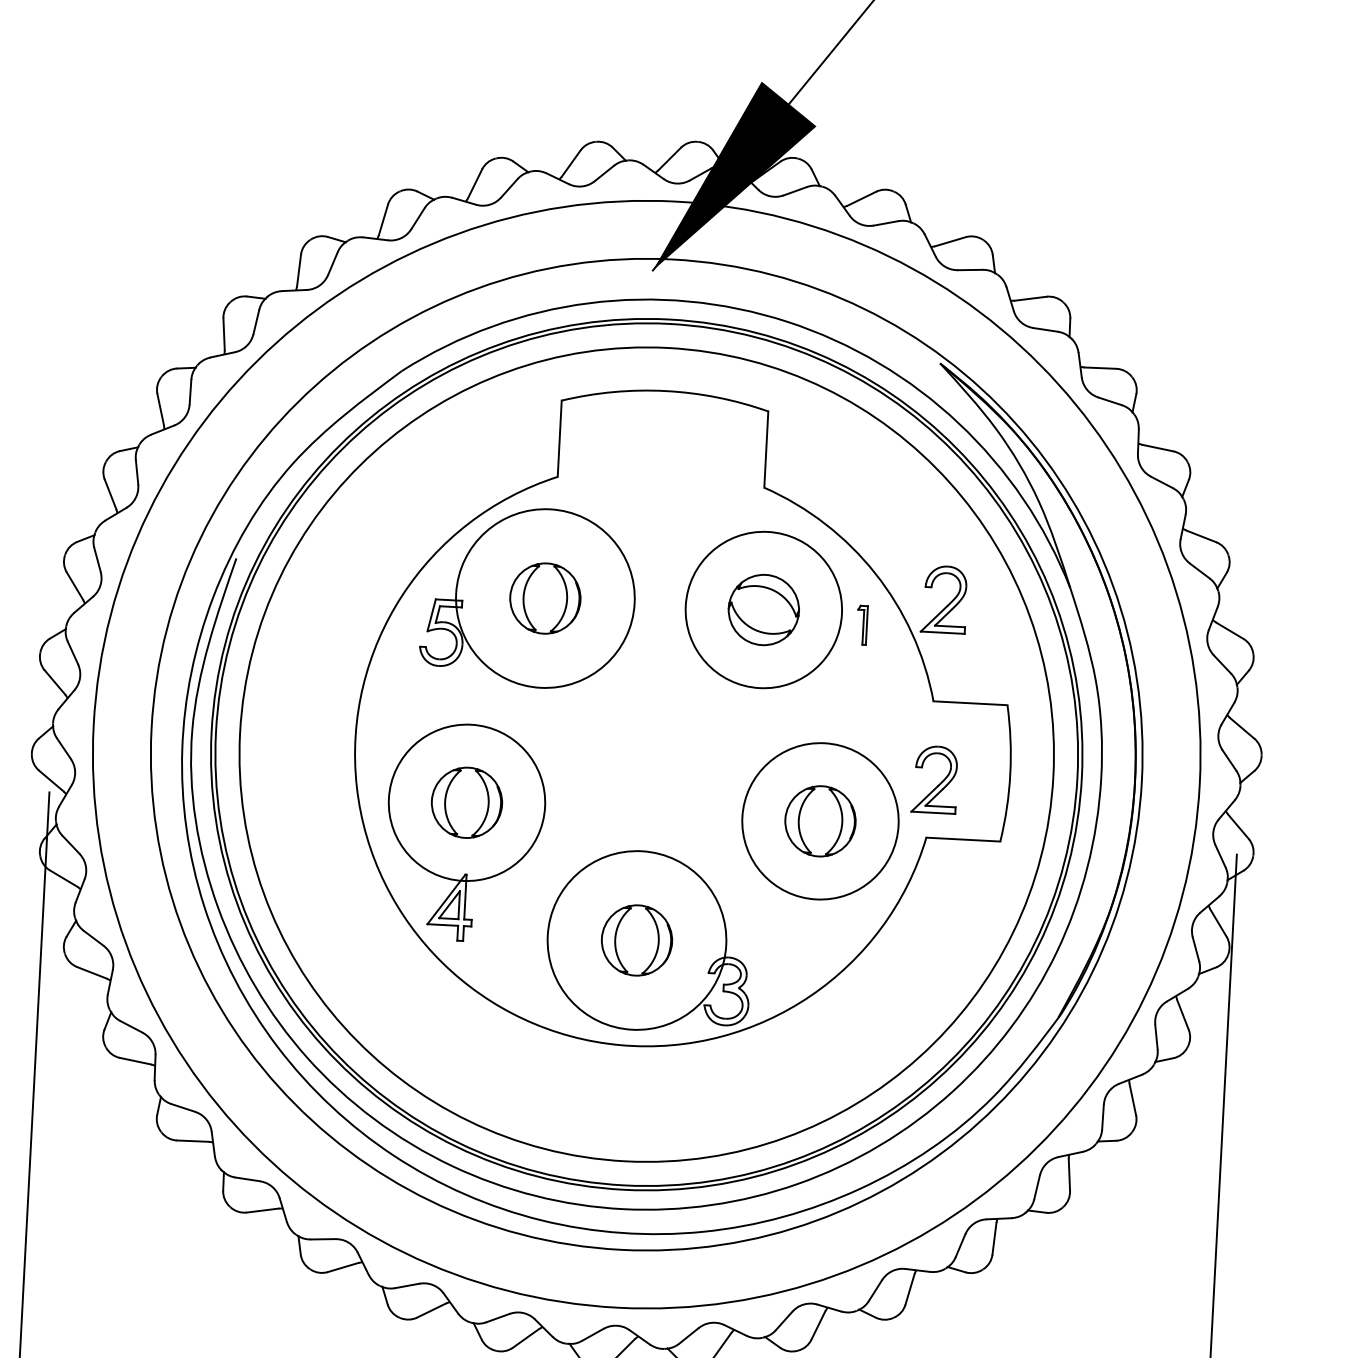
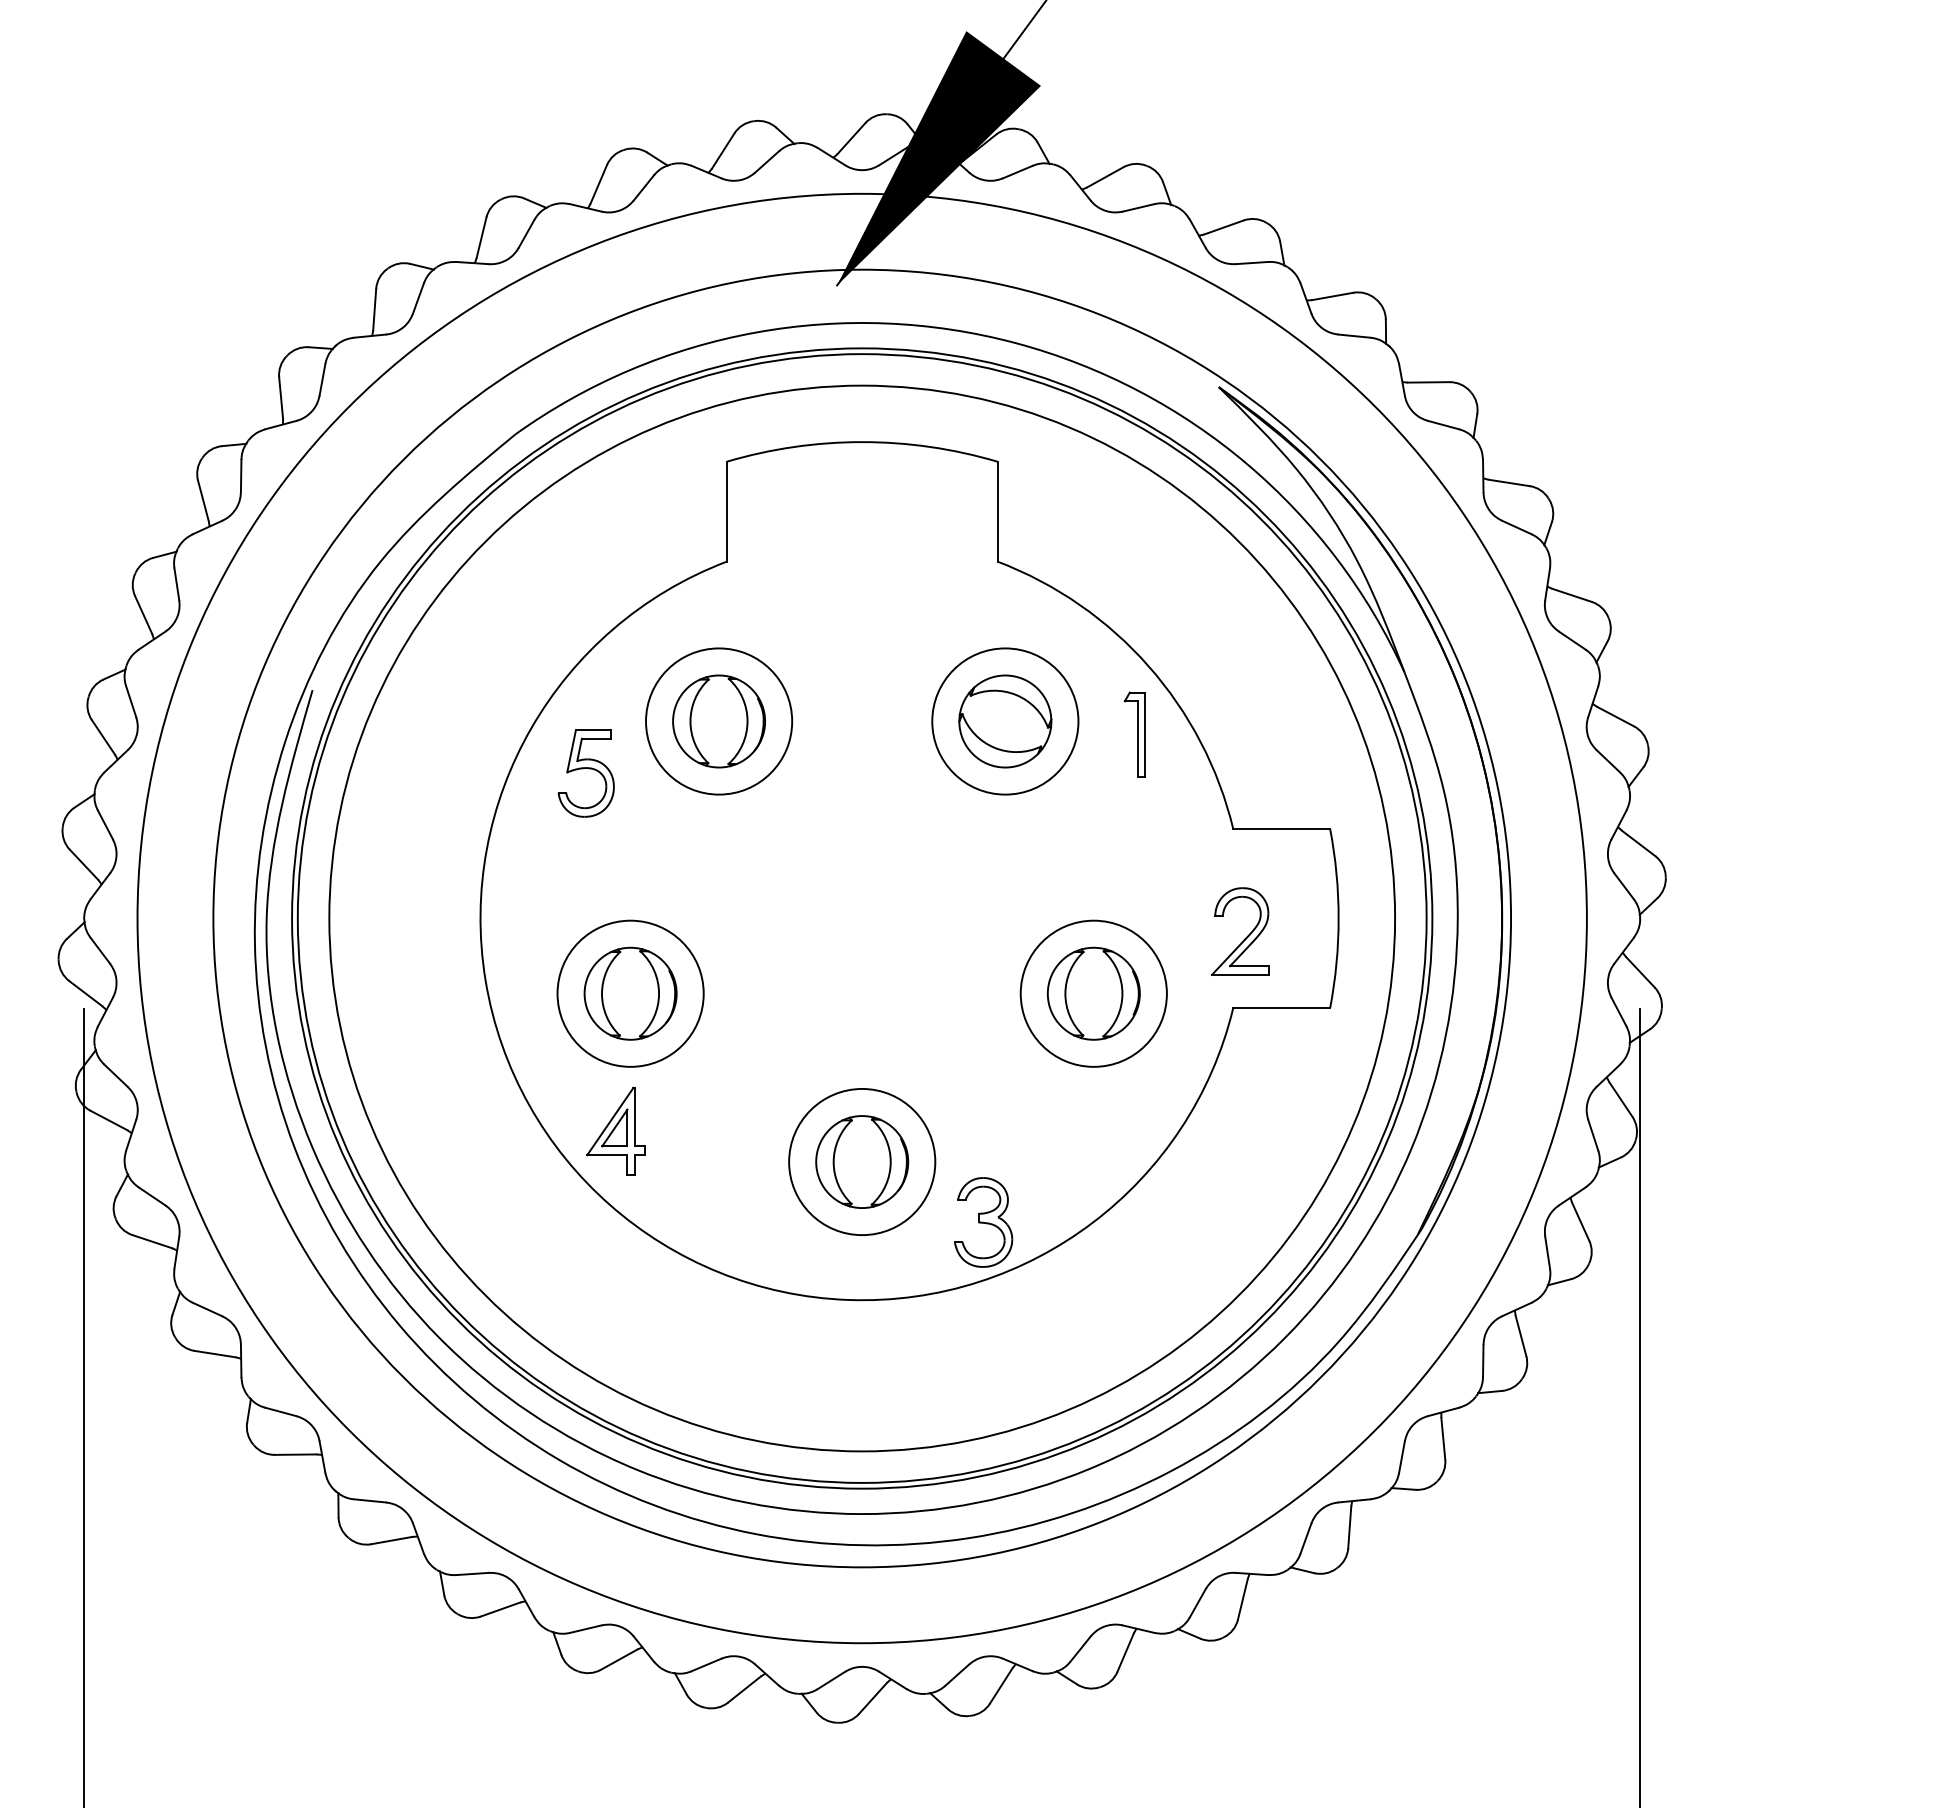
circle: (545, 598) -> (719, 721), size x0.62
part: (948, 603) -> (1246, 700), removed
circle: (763, 610) -> (1005, 721), size x0.71
part: (861, 625) -> (1134, 734), size x1.67
circle: (466, 802) -> (630, 993), size x0.71
circle: (820, 821) -> (1093, 993), size x0.71
circle: (637, 940) -> (862, 1161), size x0.62

